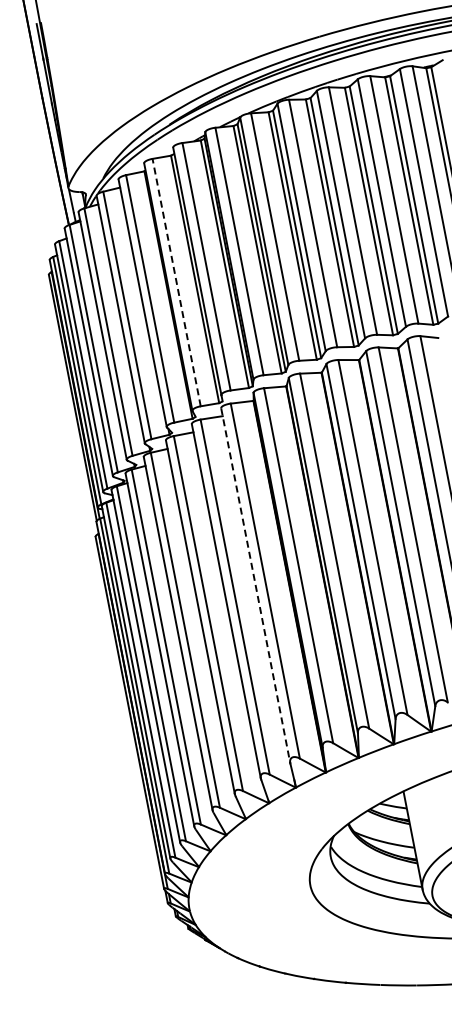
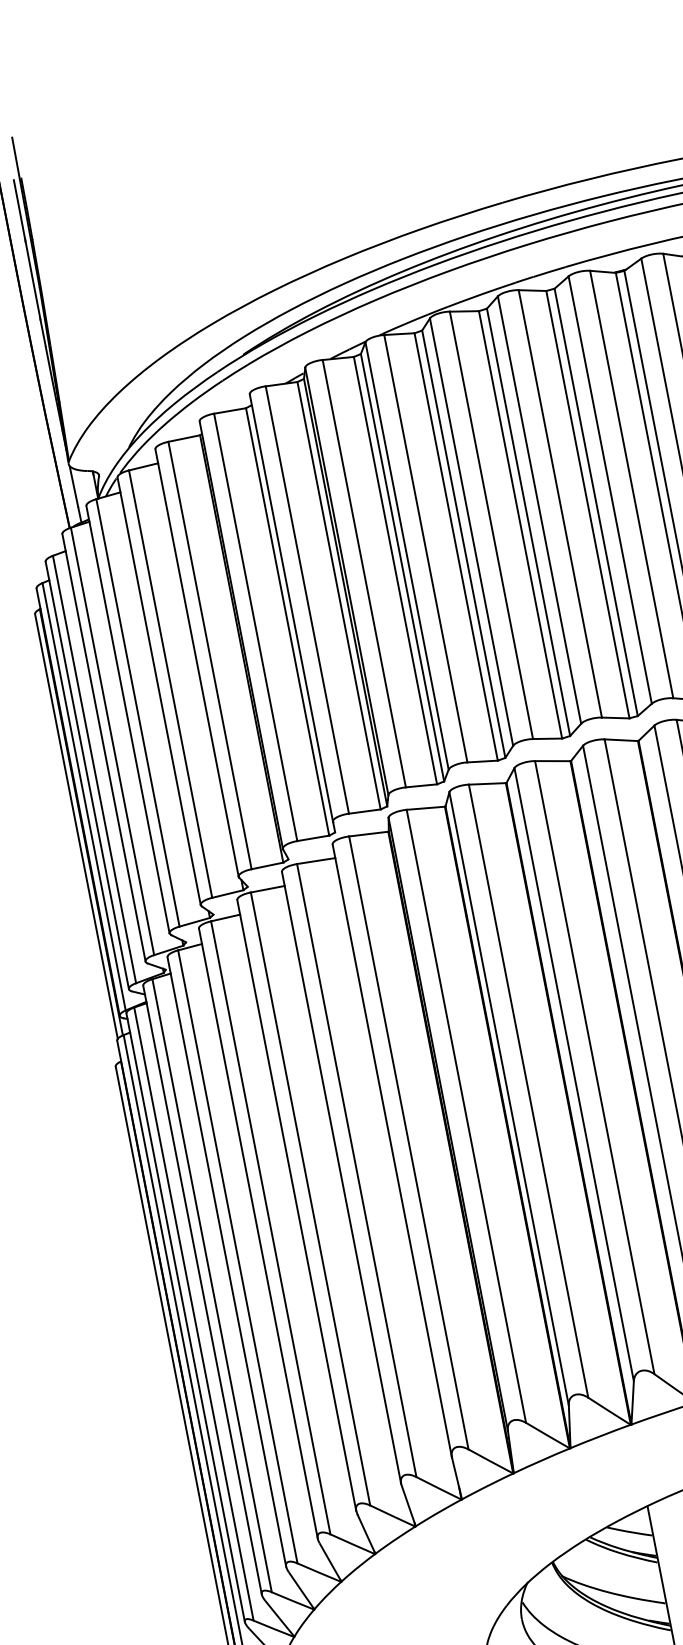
line: (176, 282) -> (255, 627), dashed -> solid
line: (255, 585) -> (391, 1150), dashed -> solid

